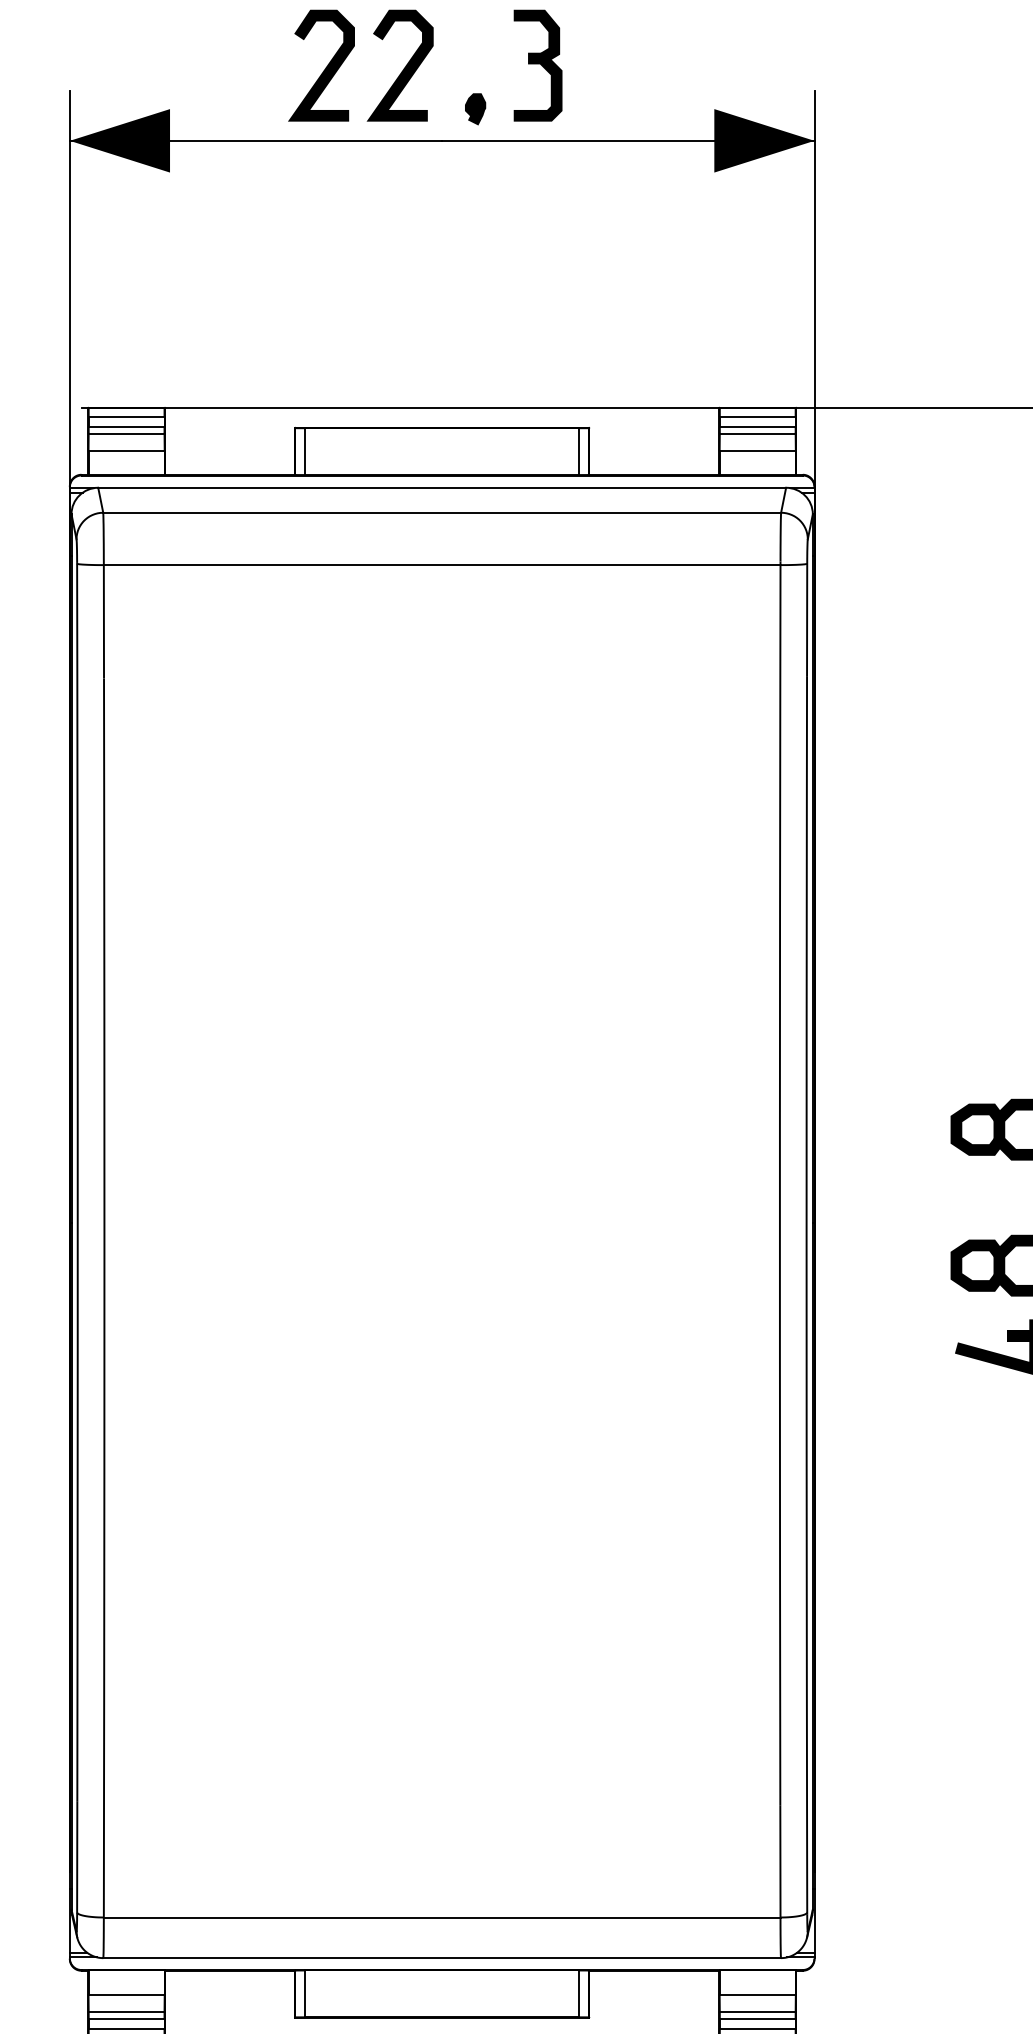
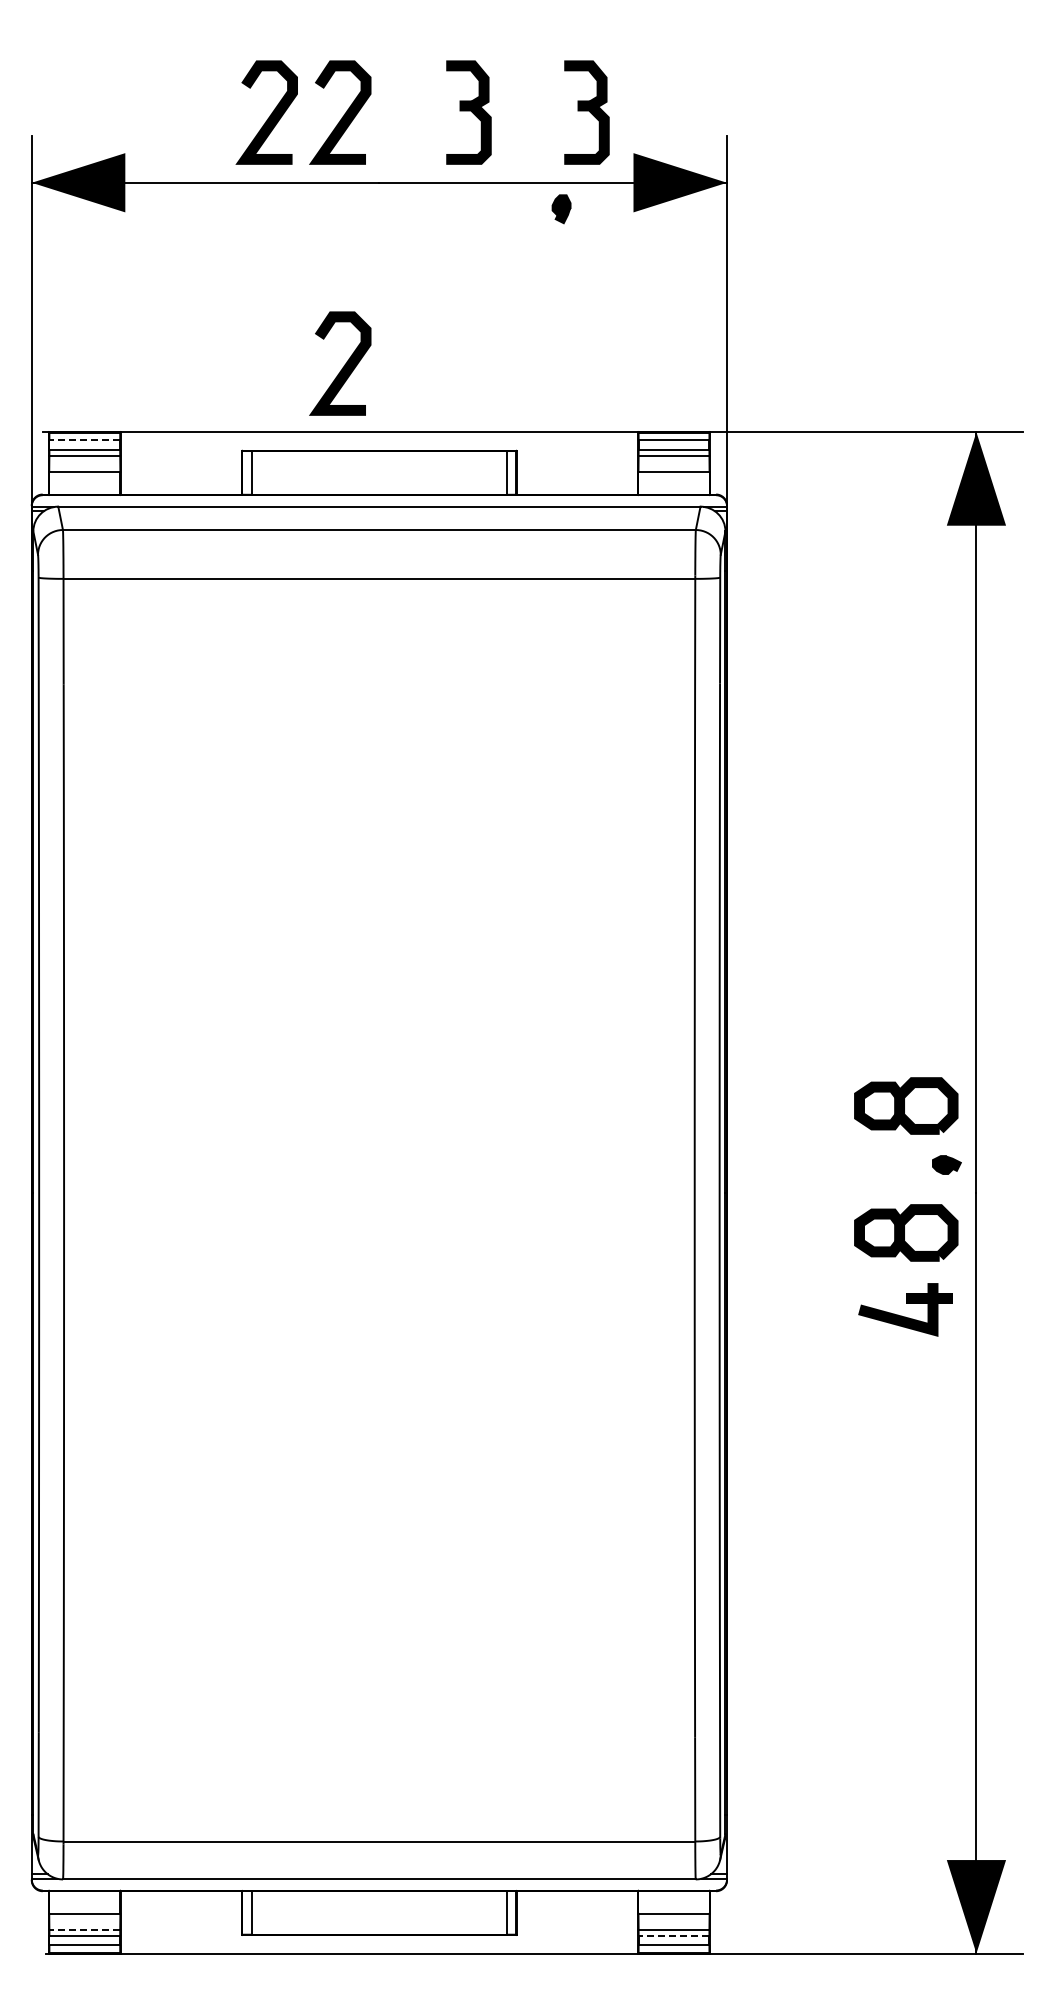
part: (663, 65) -> (586, 112), added
part: (475, 109) -> (561, 209), moved
curve: (404, 335) -> (344, 364), added
line: (126, 416) -> (84, 440), solid -> dashed
line: (126, 2011) -> (84, 1929), solid -> dashed
line: (757, 2019) -> (673, 1936), solid -> dashed

